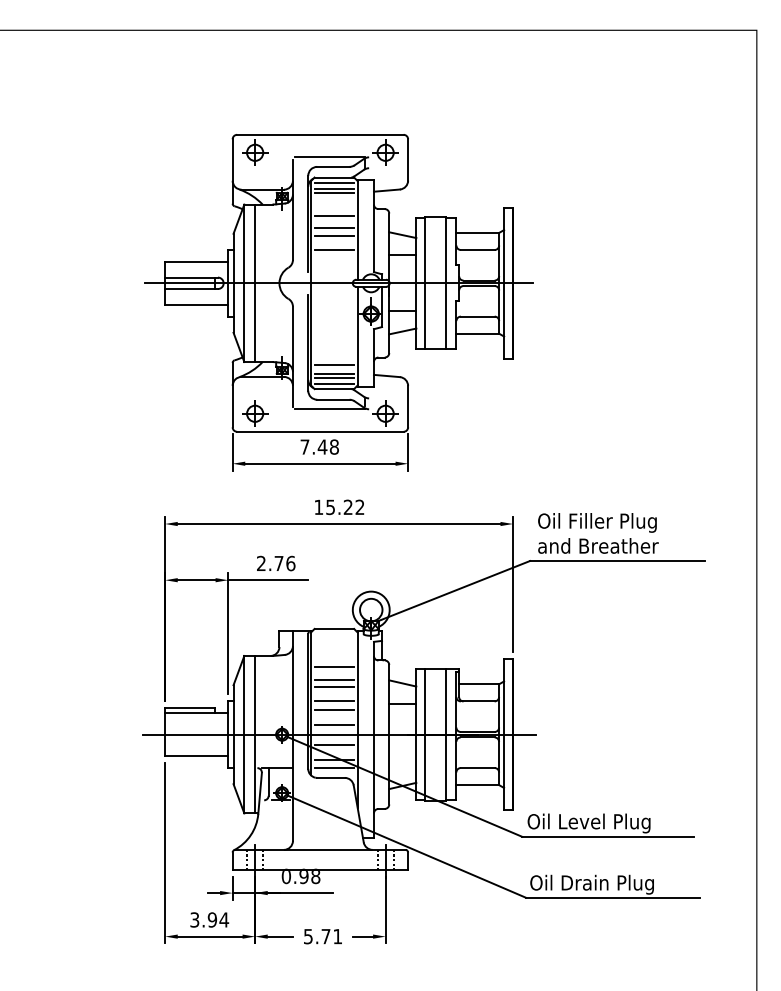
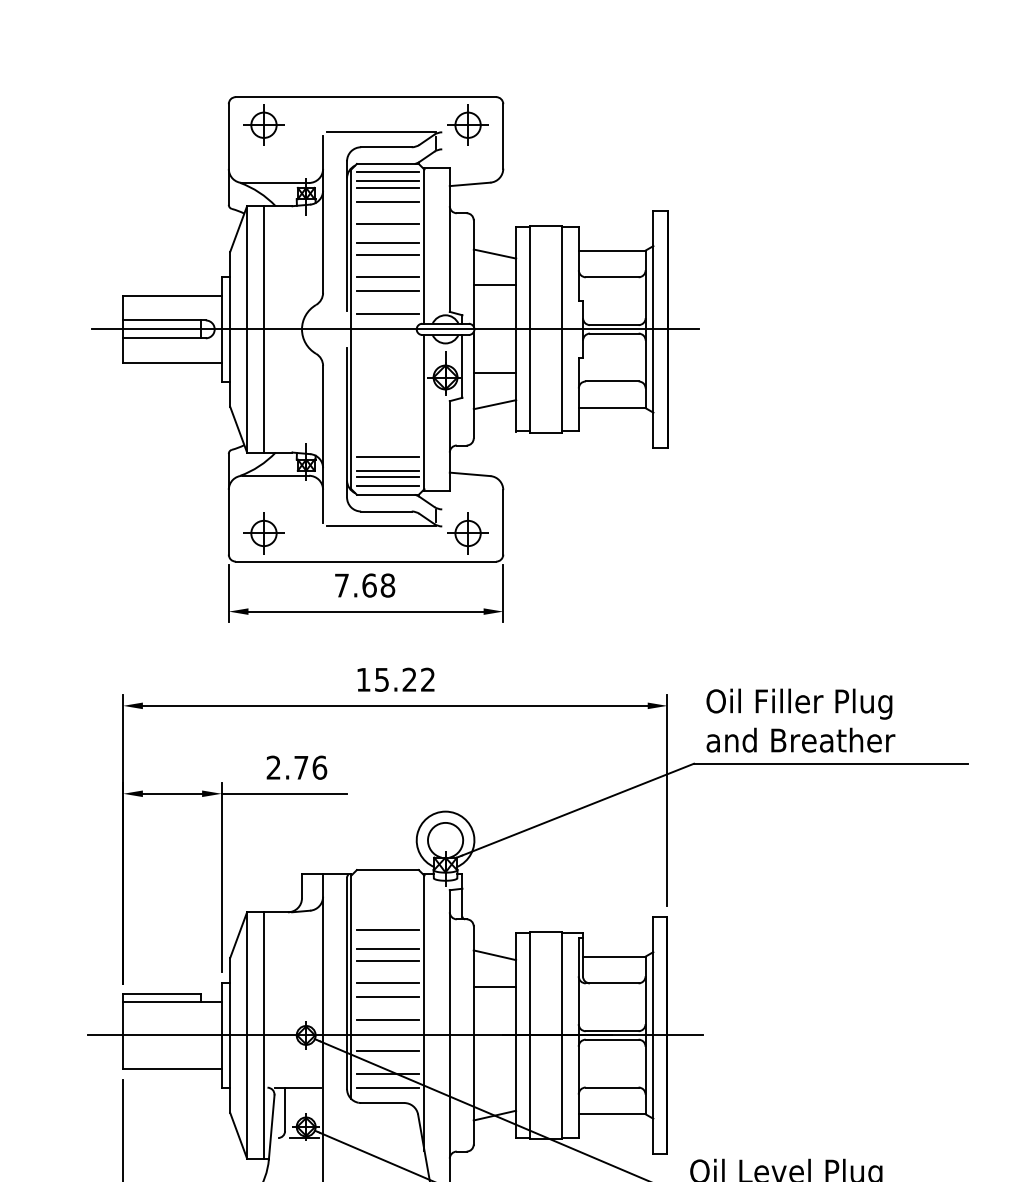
line: (334, 201) -> (388, 201), added
line: (334, 258) -> (388, 290), added
line: (334, 273) -> (388, 314), added
text: (322, 446) -> (369, 584), 7.48 -> 7.68

